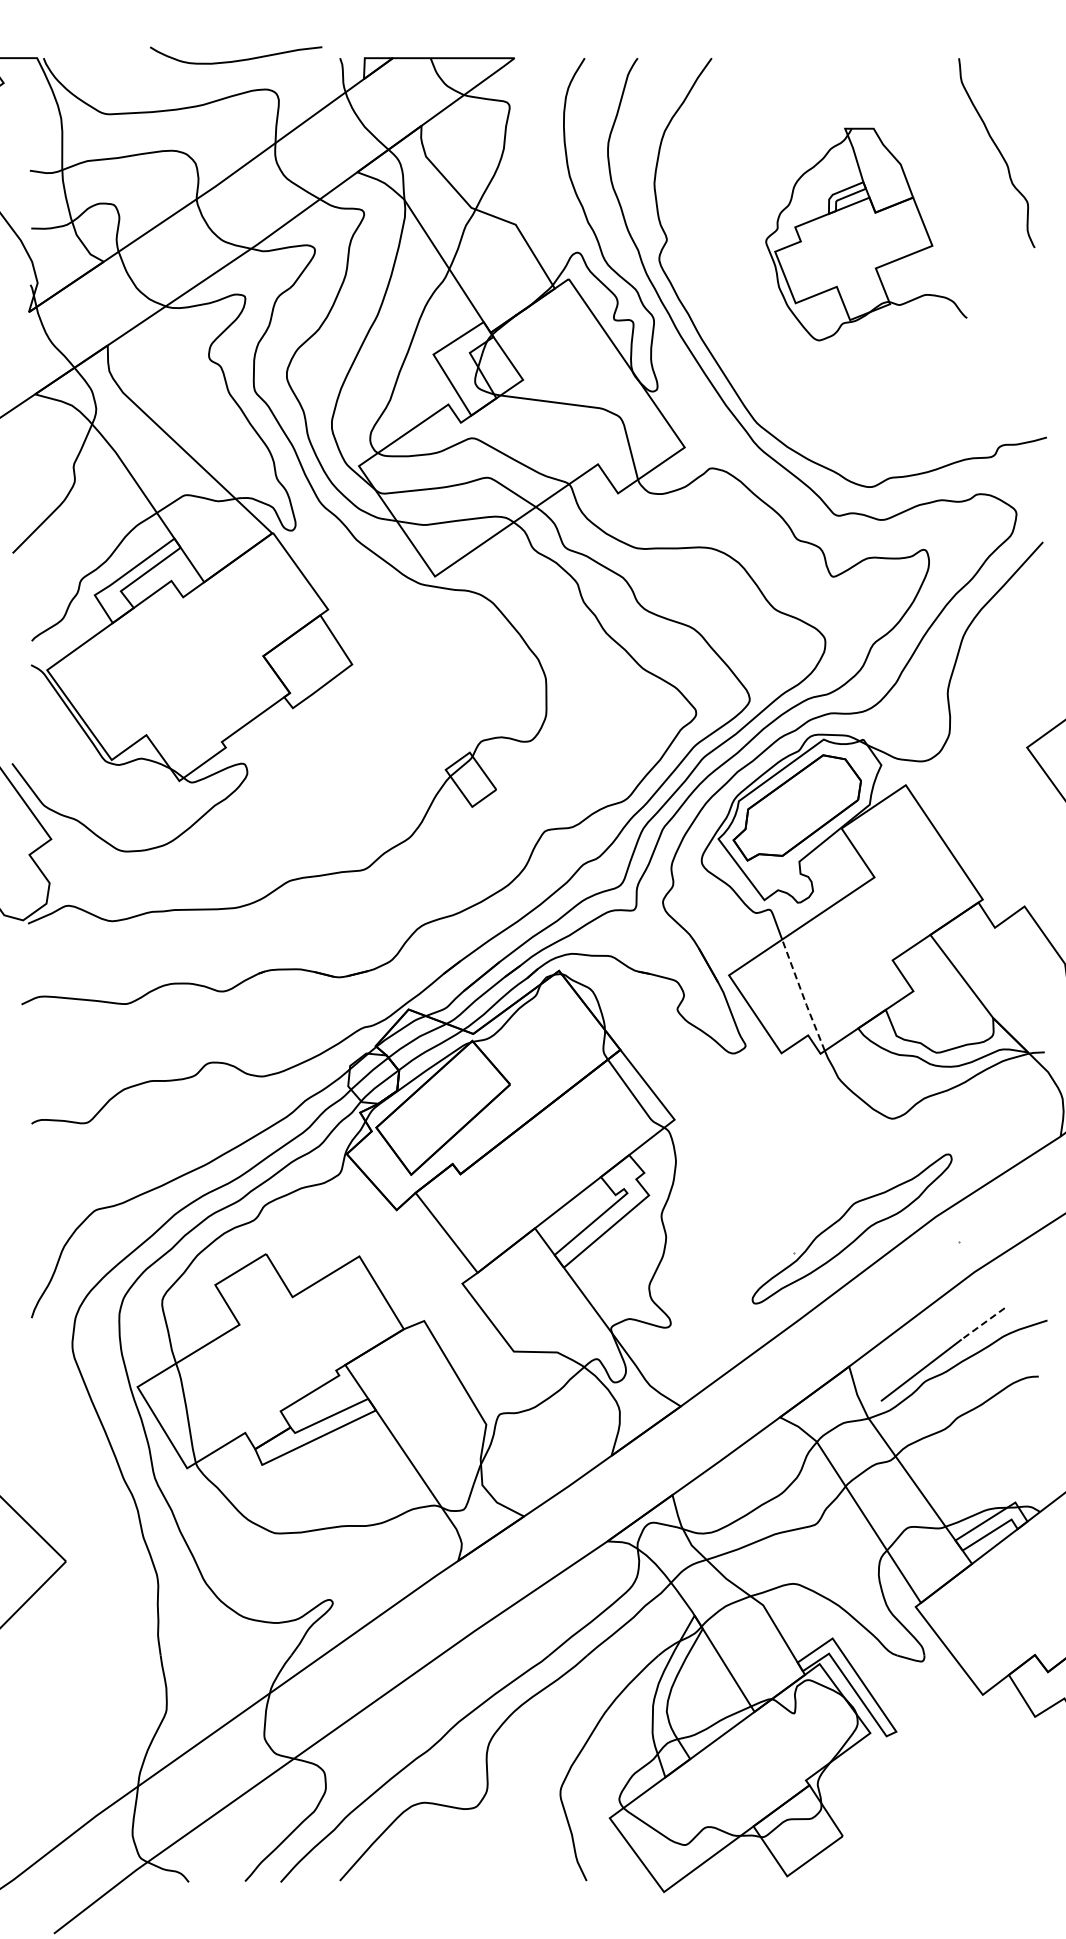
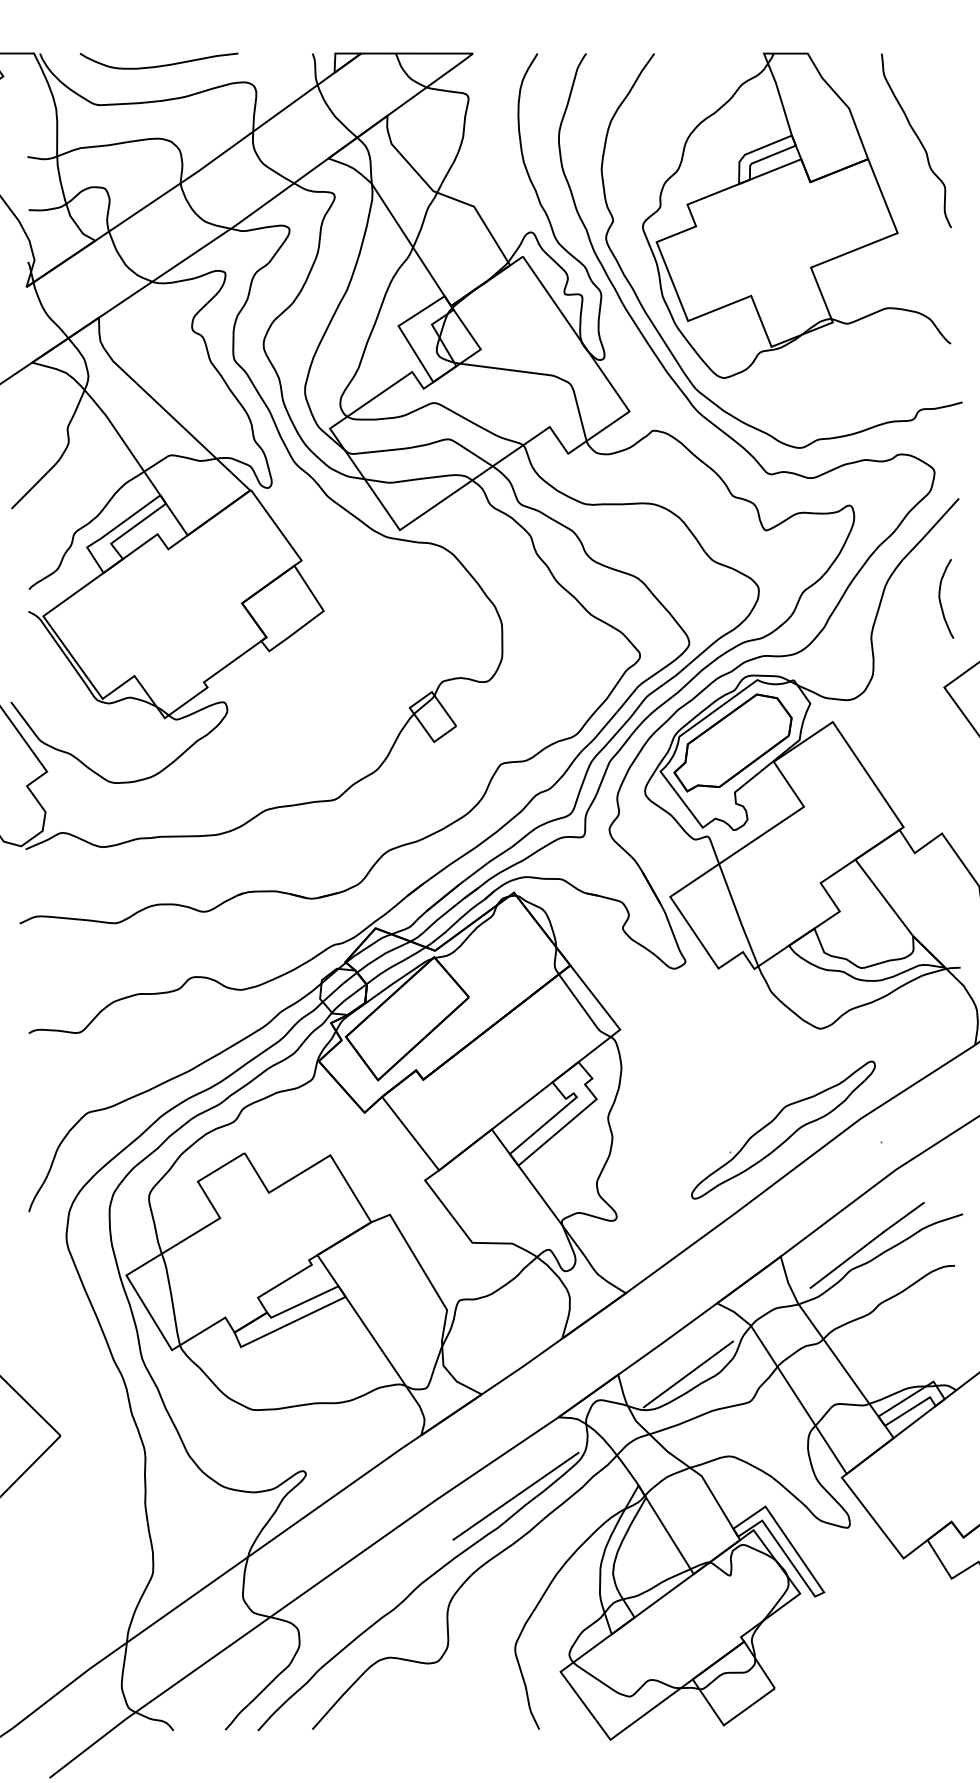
curve: (239, 59) -> (162, 64), moved
part: (866, 234) -> (796, 215), size x1.67
curve: (1023, 652) -> (941, 600), added
line: (803, 996) -> (738, 916), dashed -> solid
line: (982, 1324) -> (903, 1217), dashed -> solid
line: (748, 1494) -> (688, 1374), added
line: (561, 1627) -> (516, 1496), added

